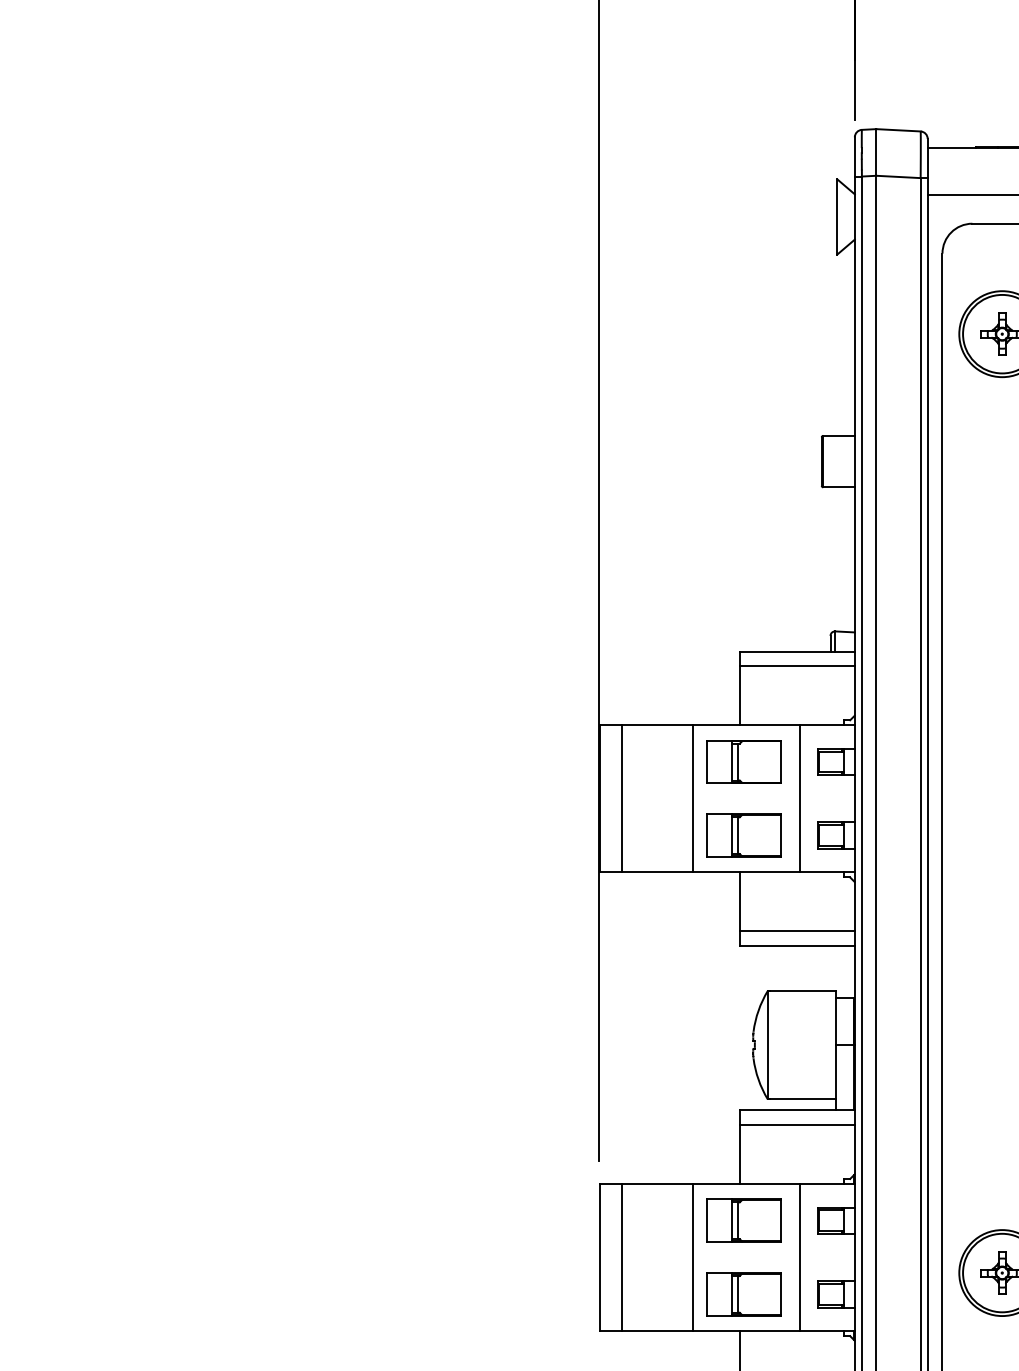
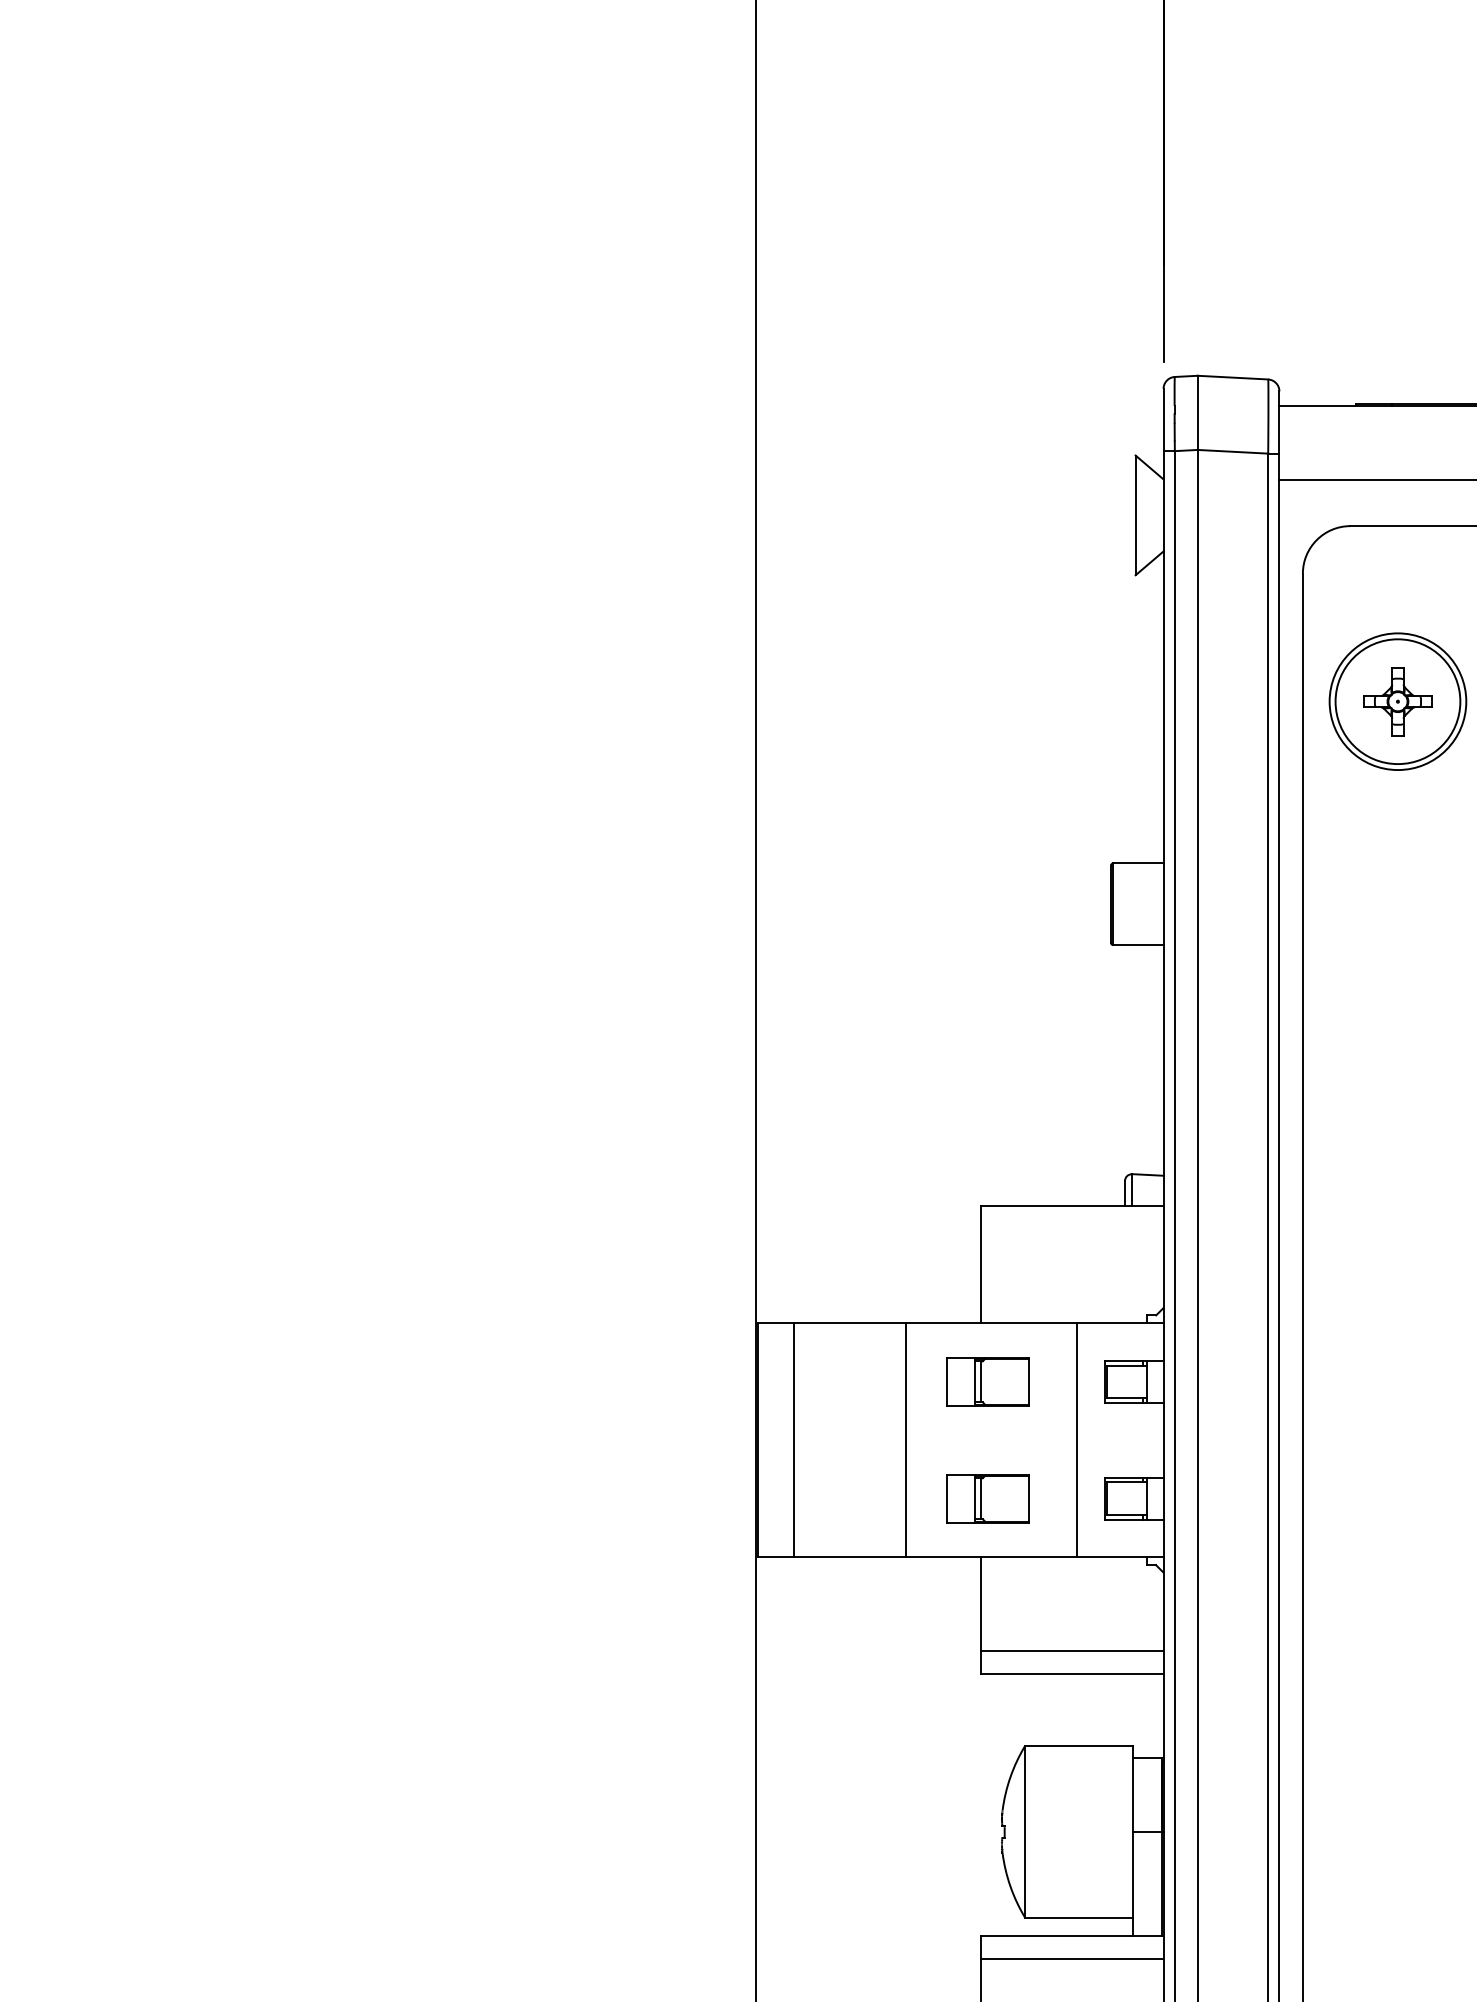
line: (796, 666) -> (1070, 1229), removed
part: (743, 761) -> (986, 1380), size x0.7
part: (743, 835) -> (986, 1498), size x0.7

